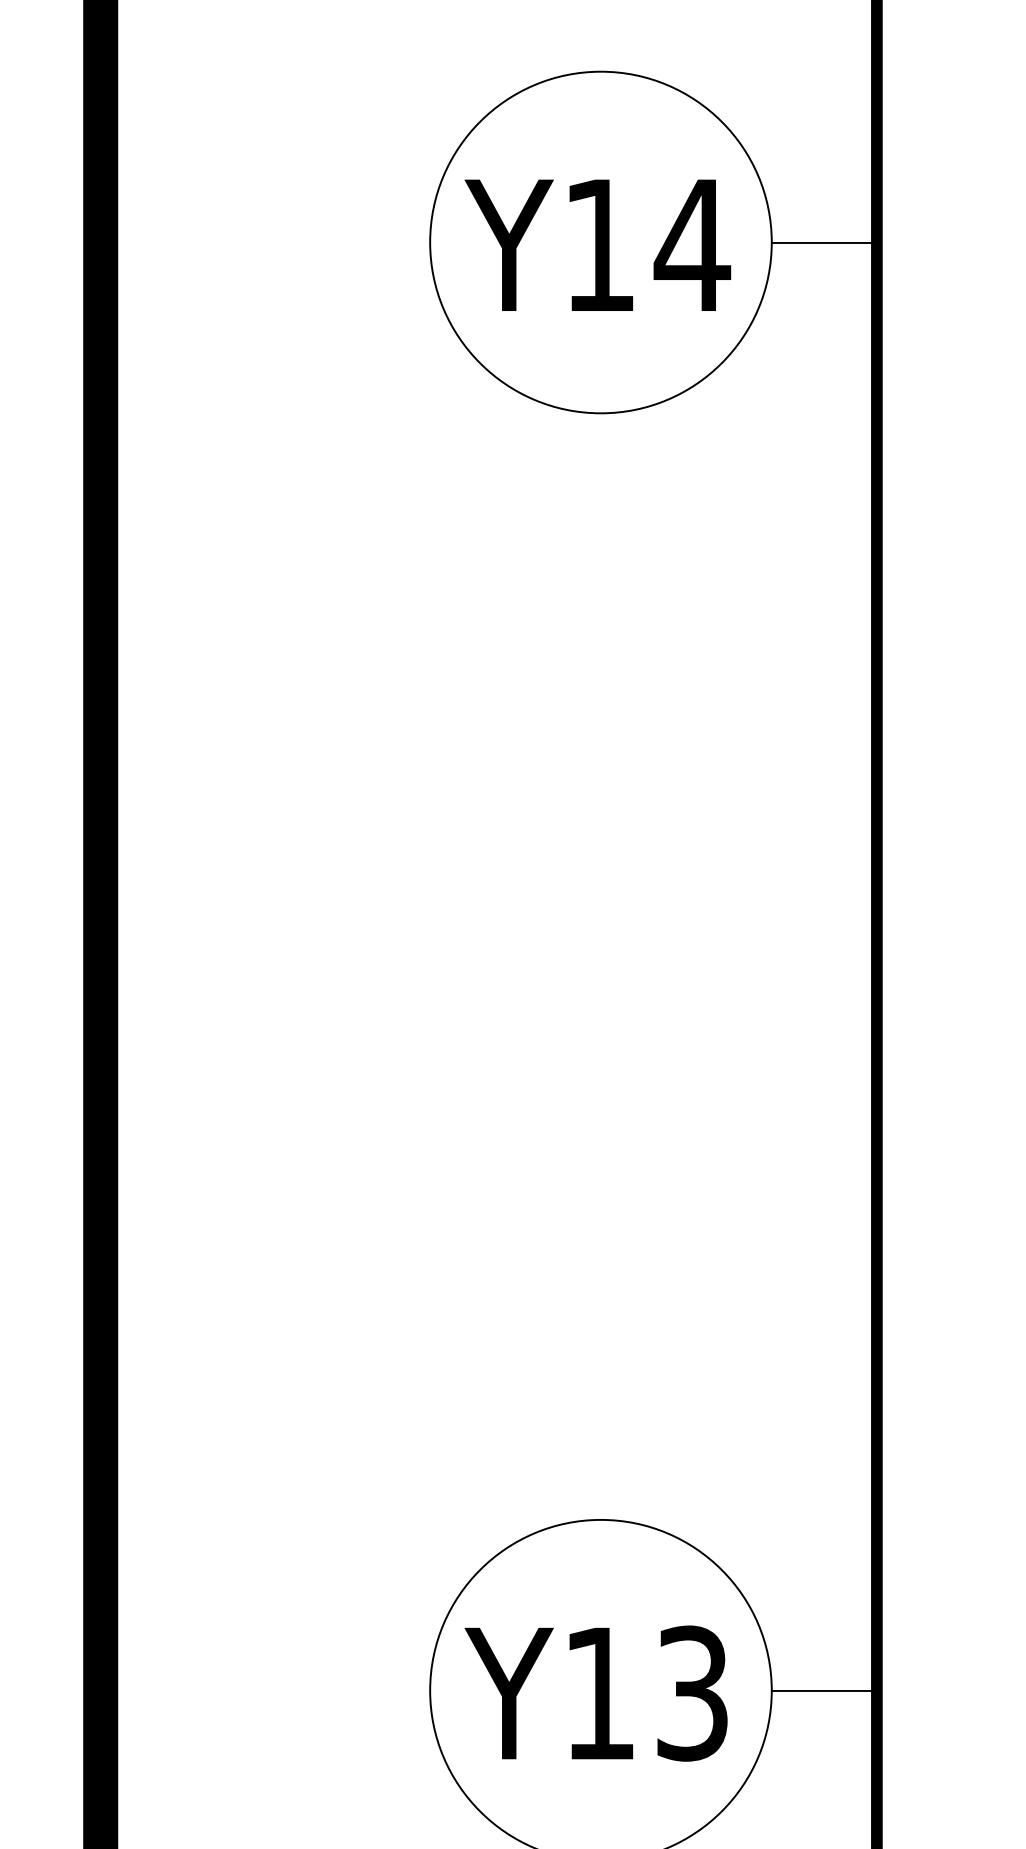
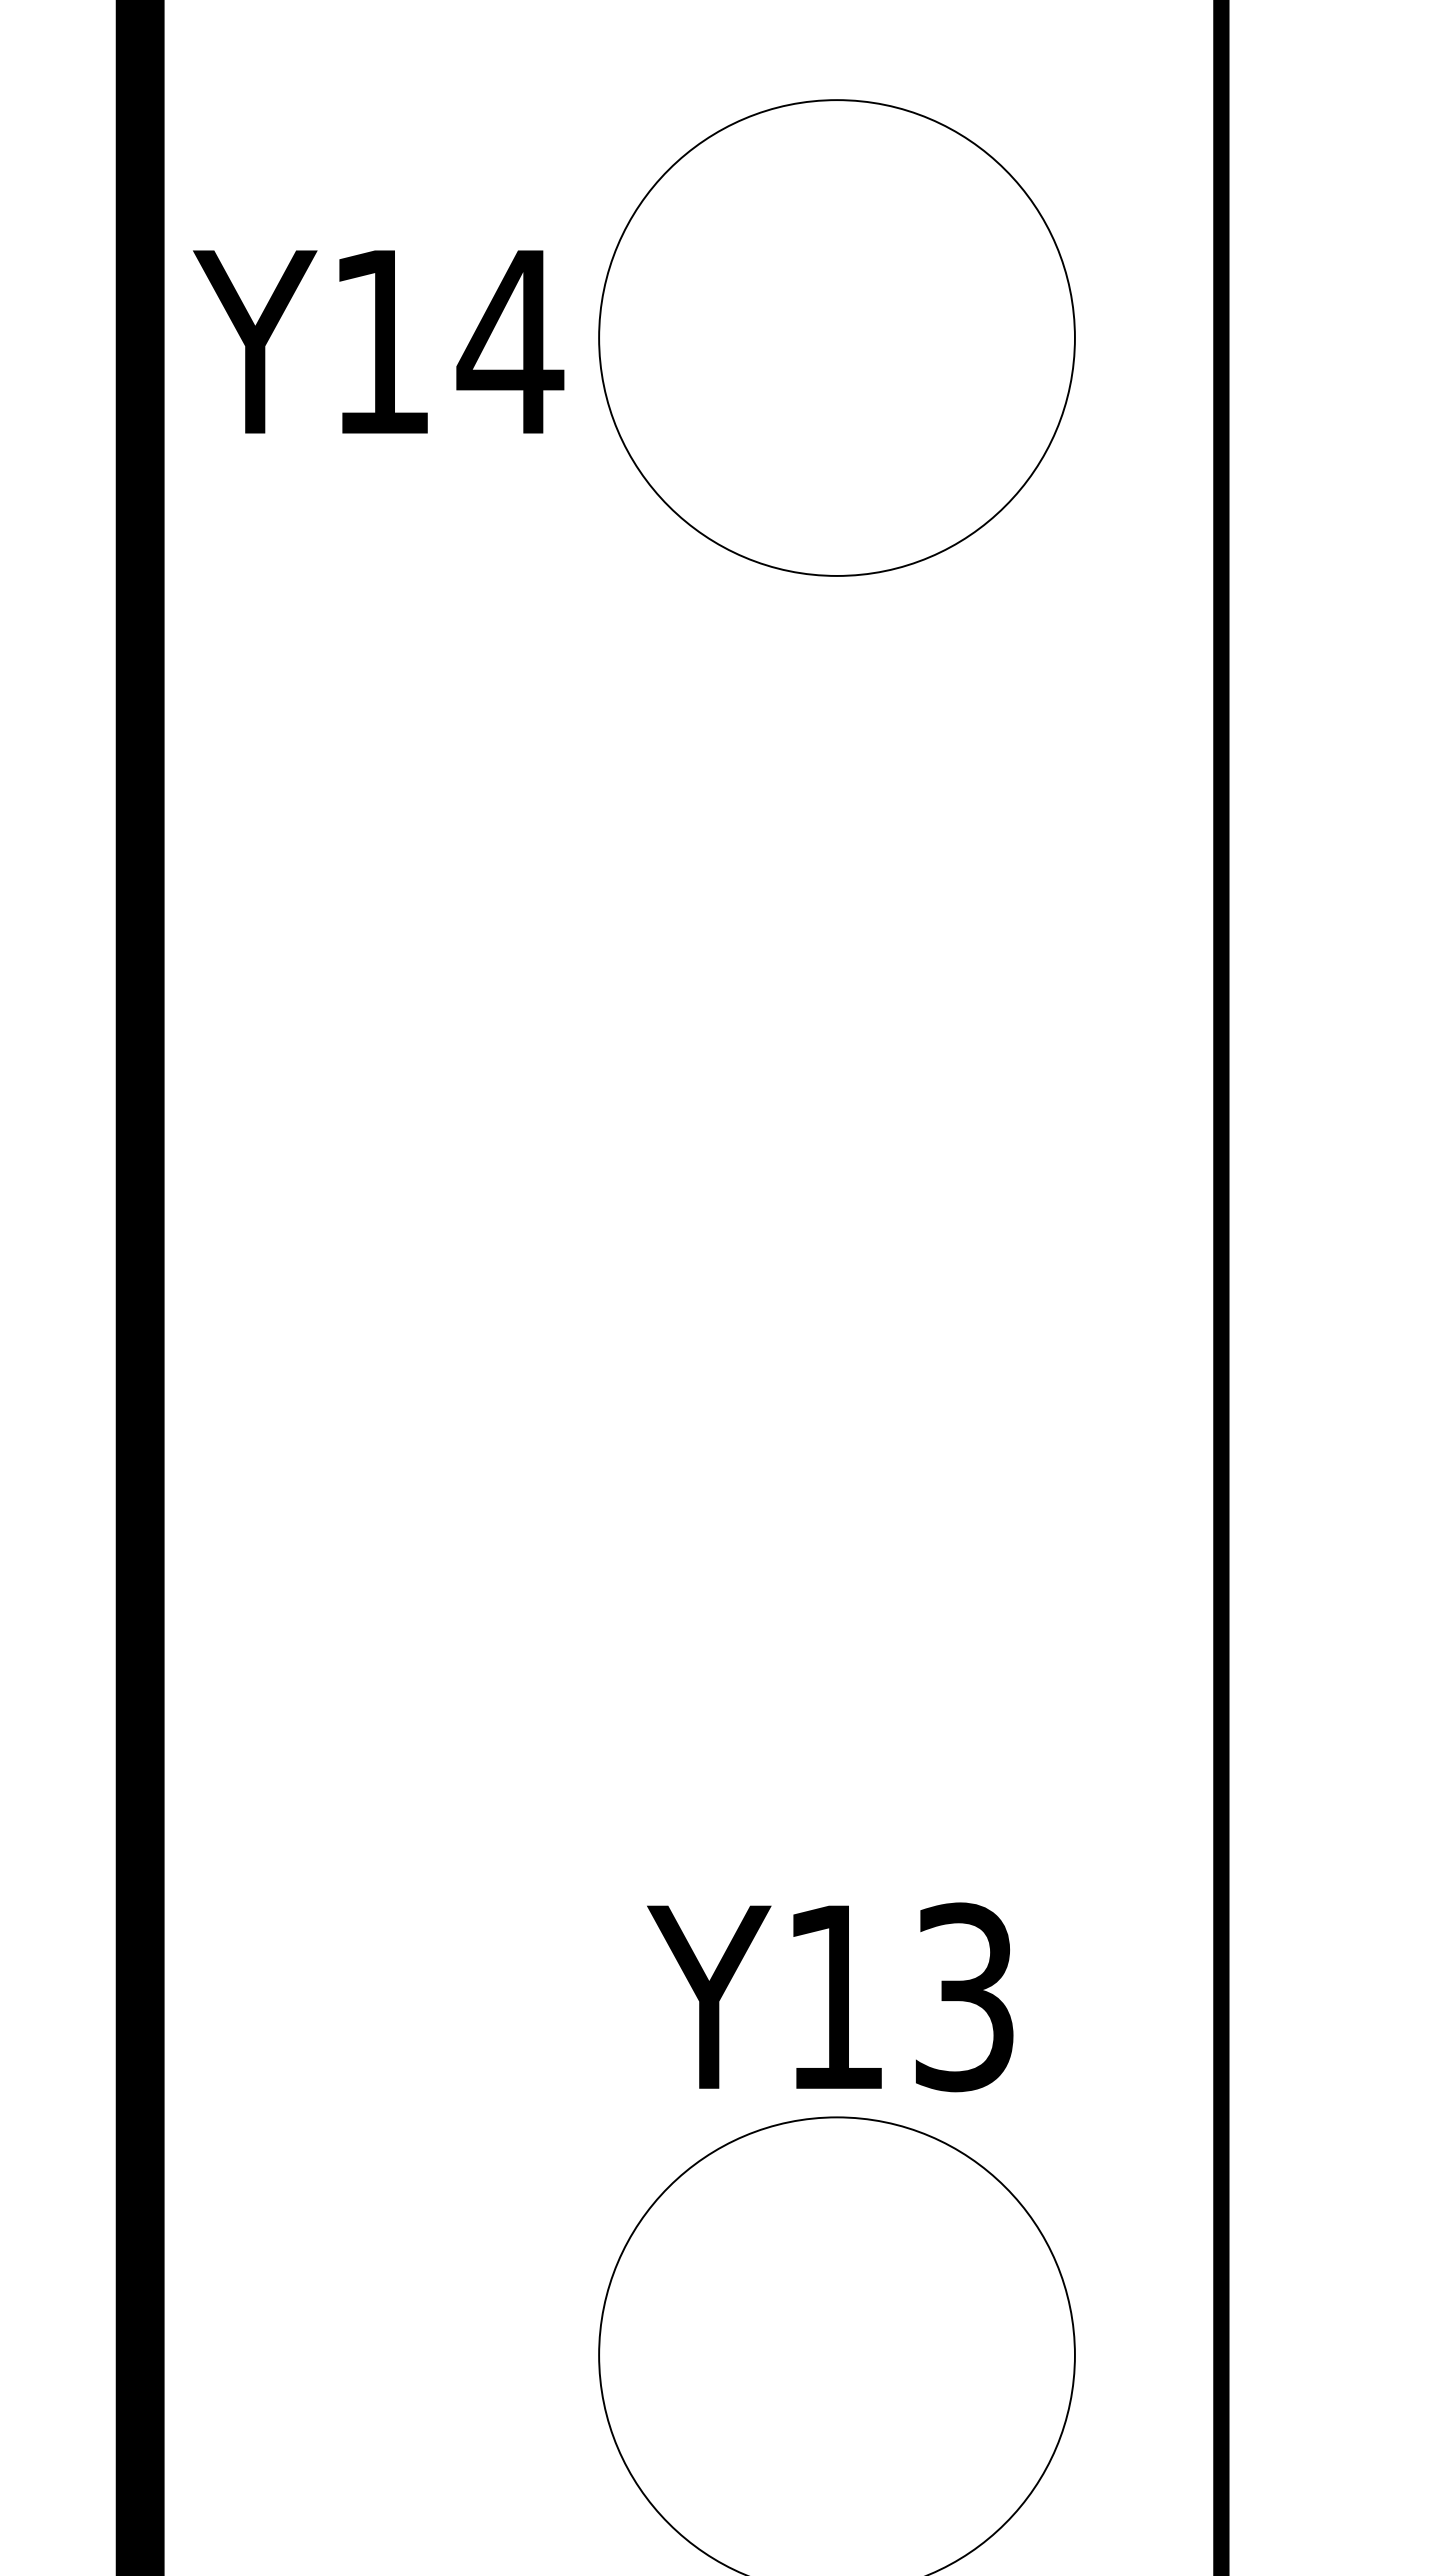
line: (823, 242) -> (1147, 338), removed
text: (597, 245) -> (378, 341), moved
line: (823, 1690) -> (1147, 2355), removed
text: (596, 1693) -> (830, 1997), moved

